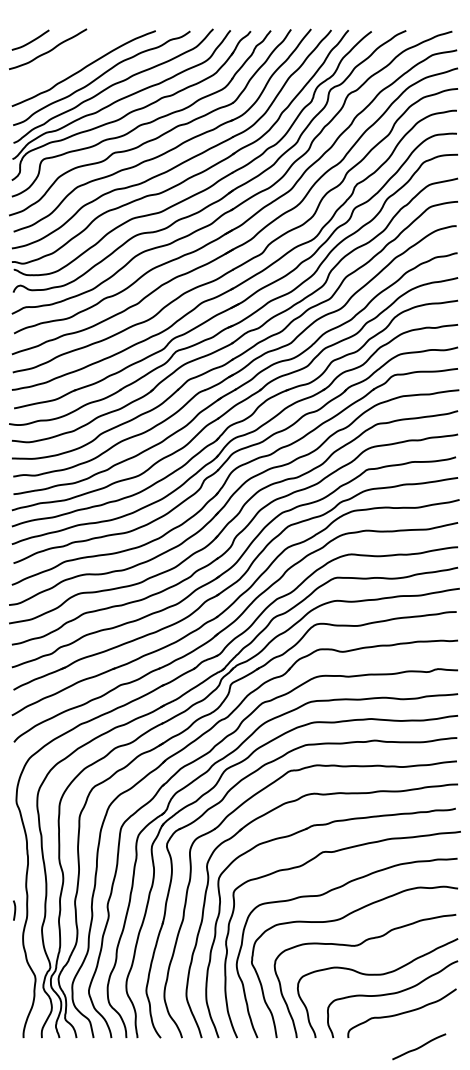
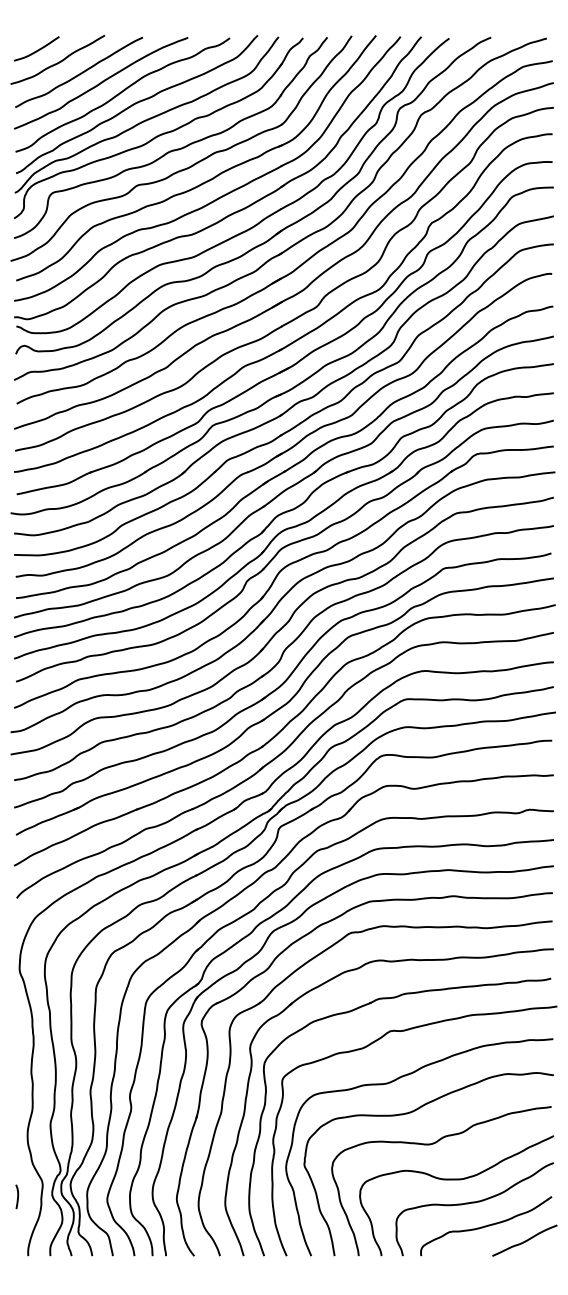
curve: (66, 59) -> (80, 72), added
curve: (14, 910) -> (17, 1196), moved
curve: (418, 1046) -> (524, 1240), moved

